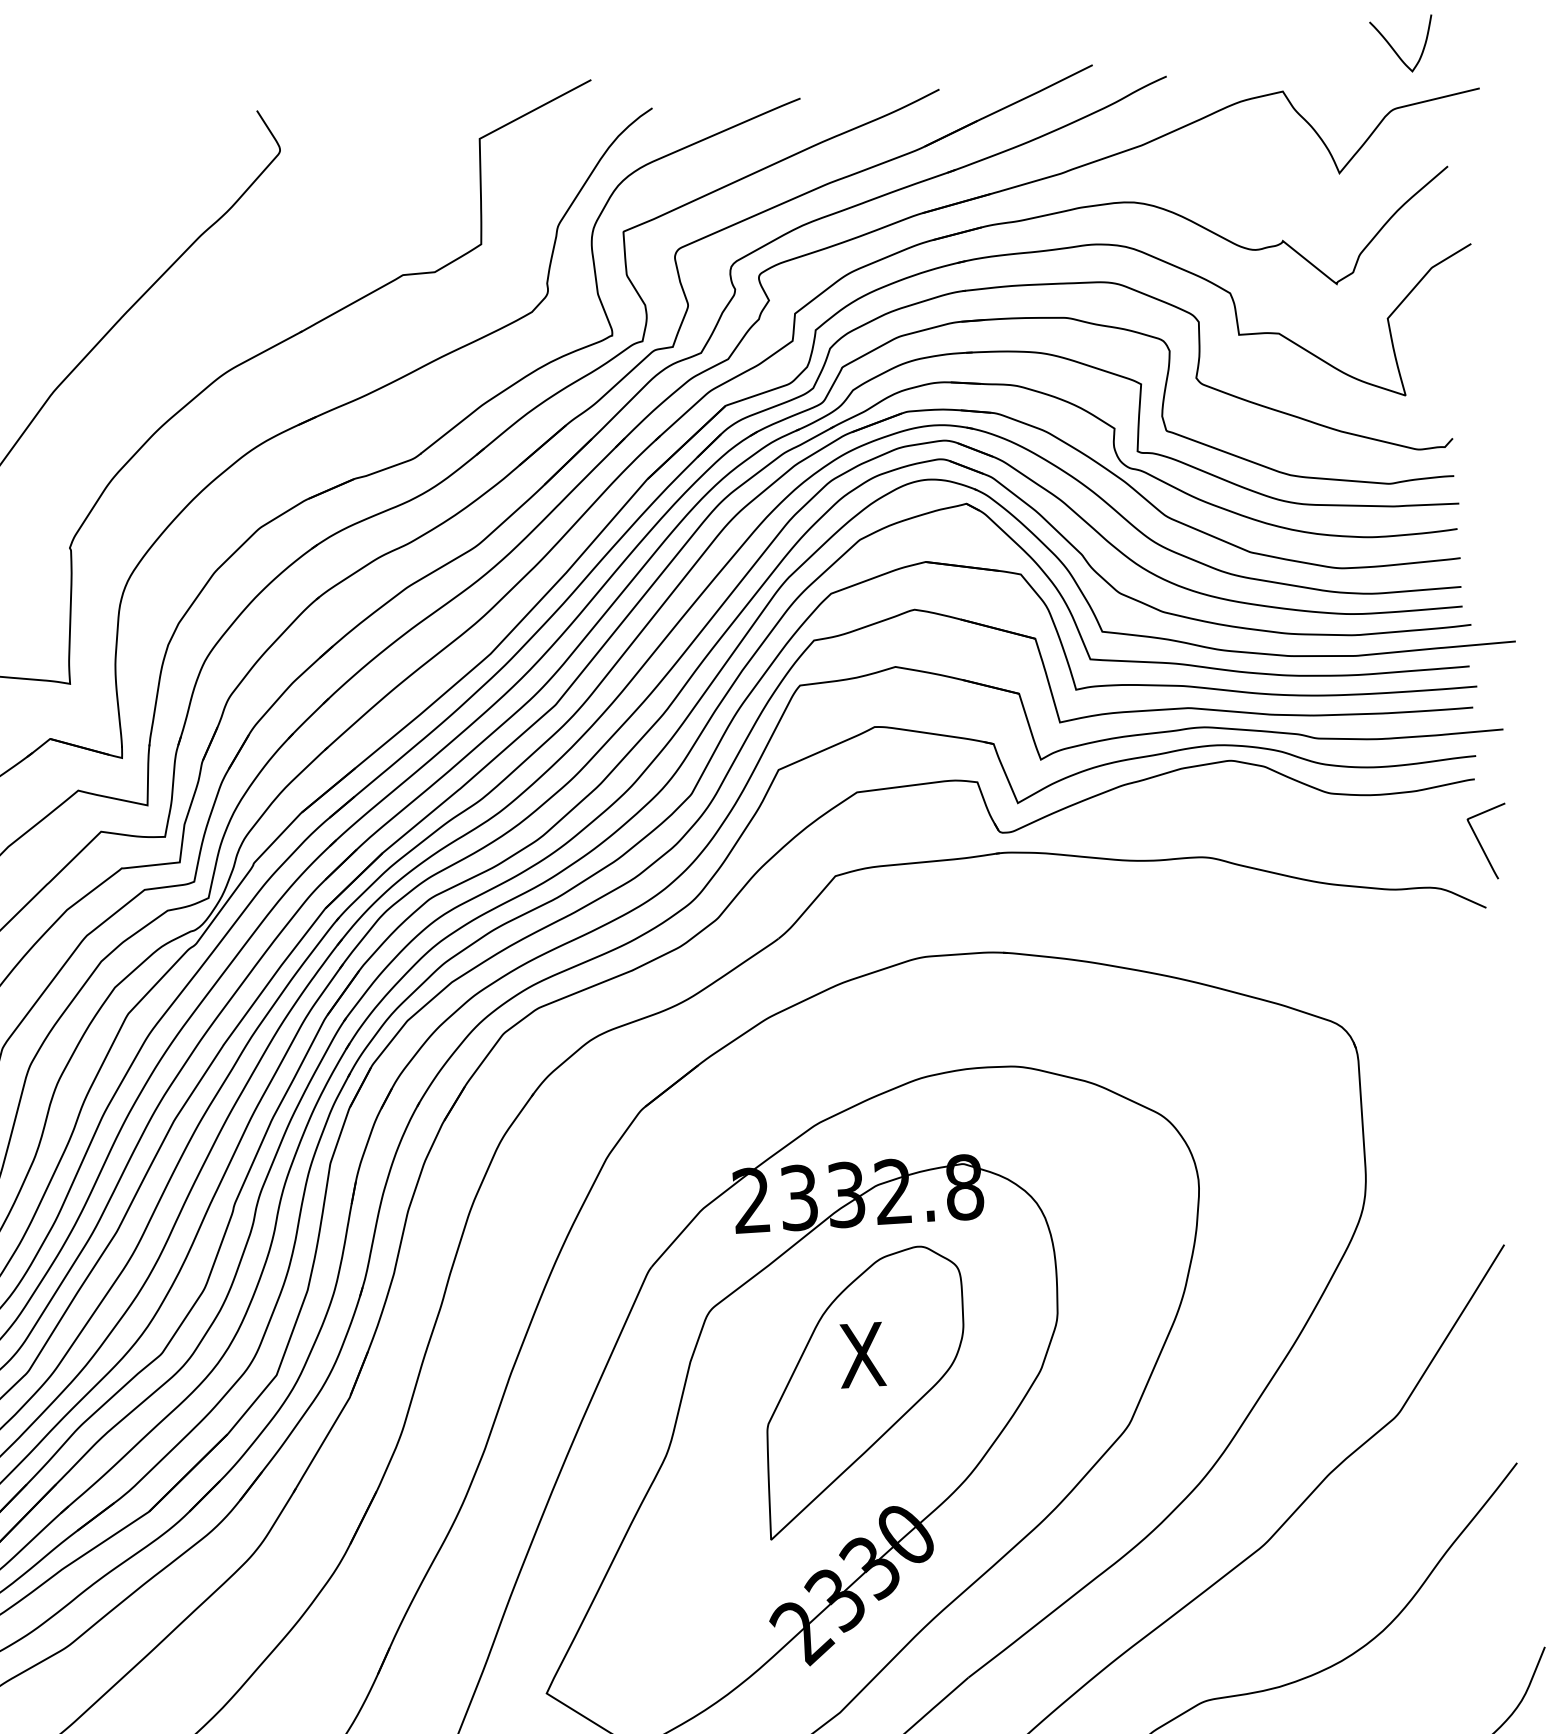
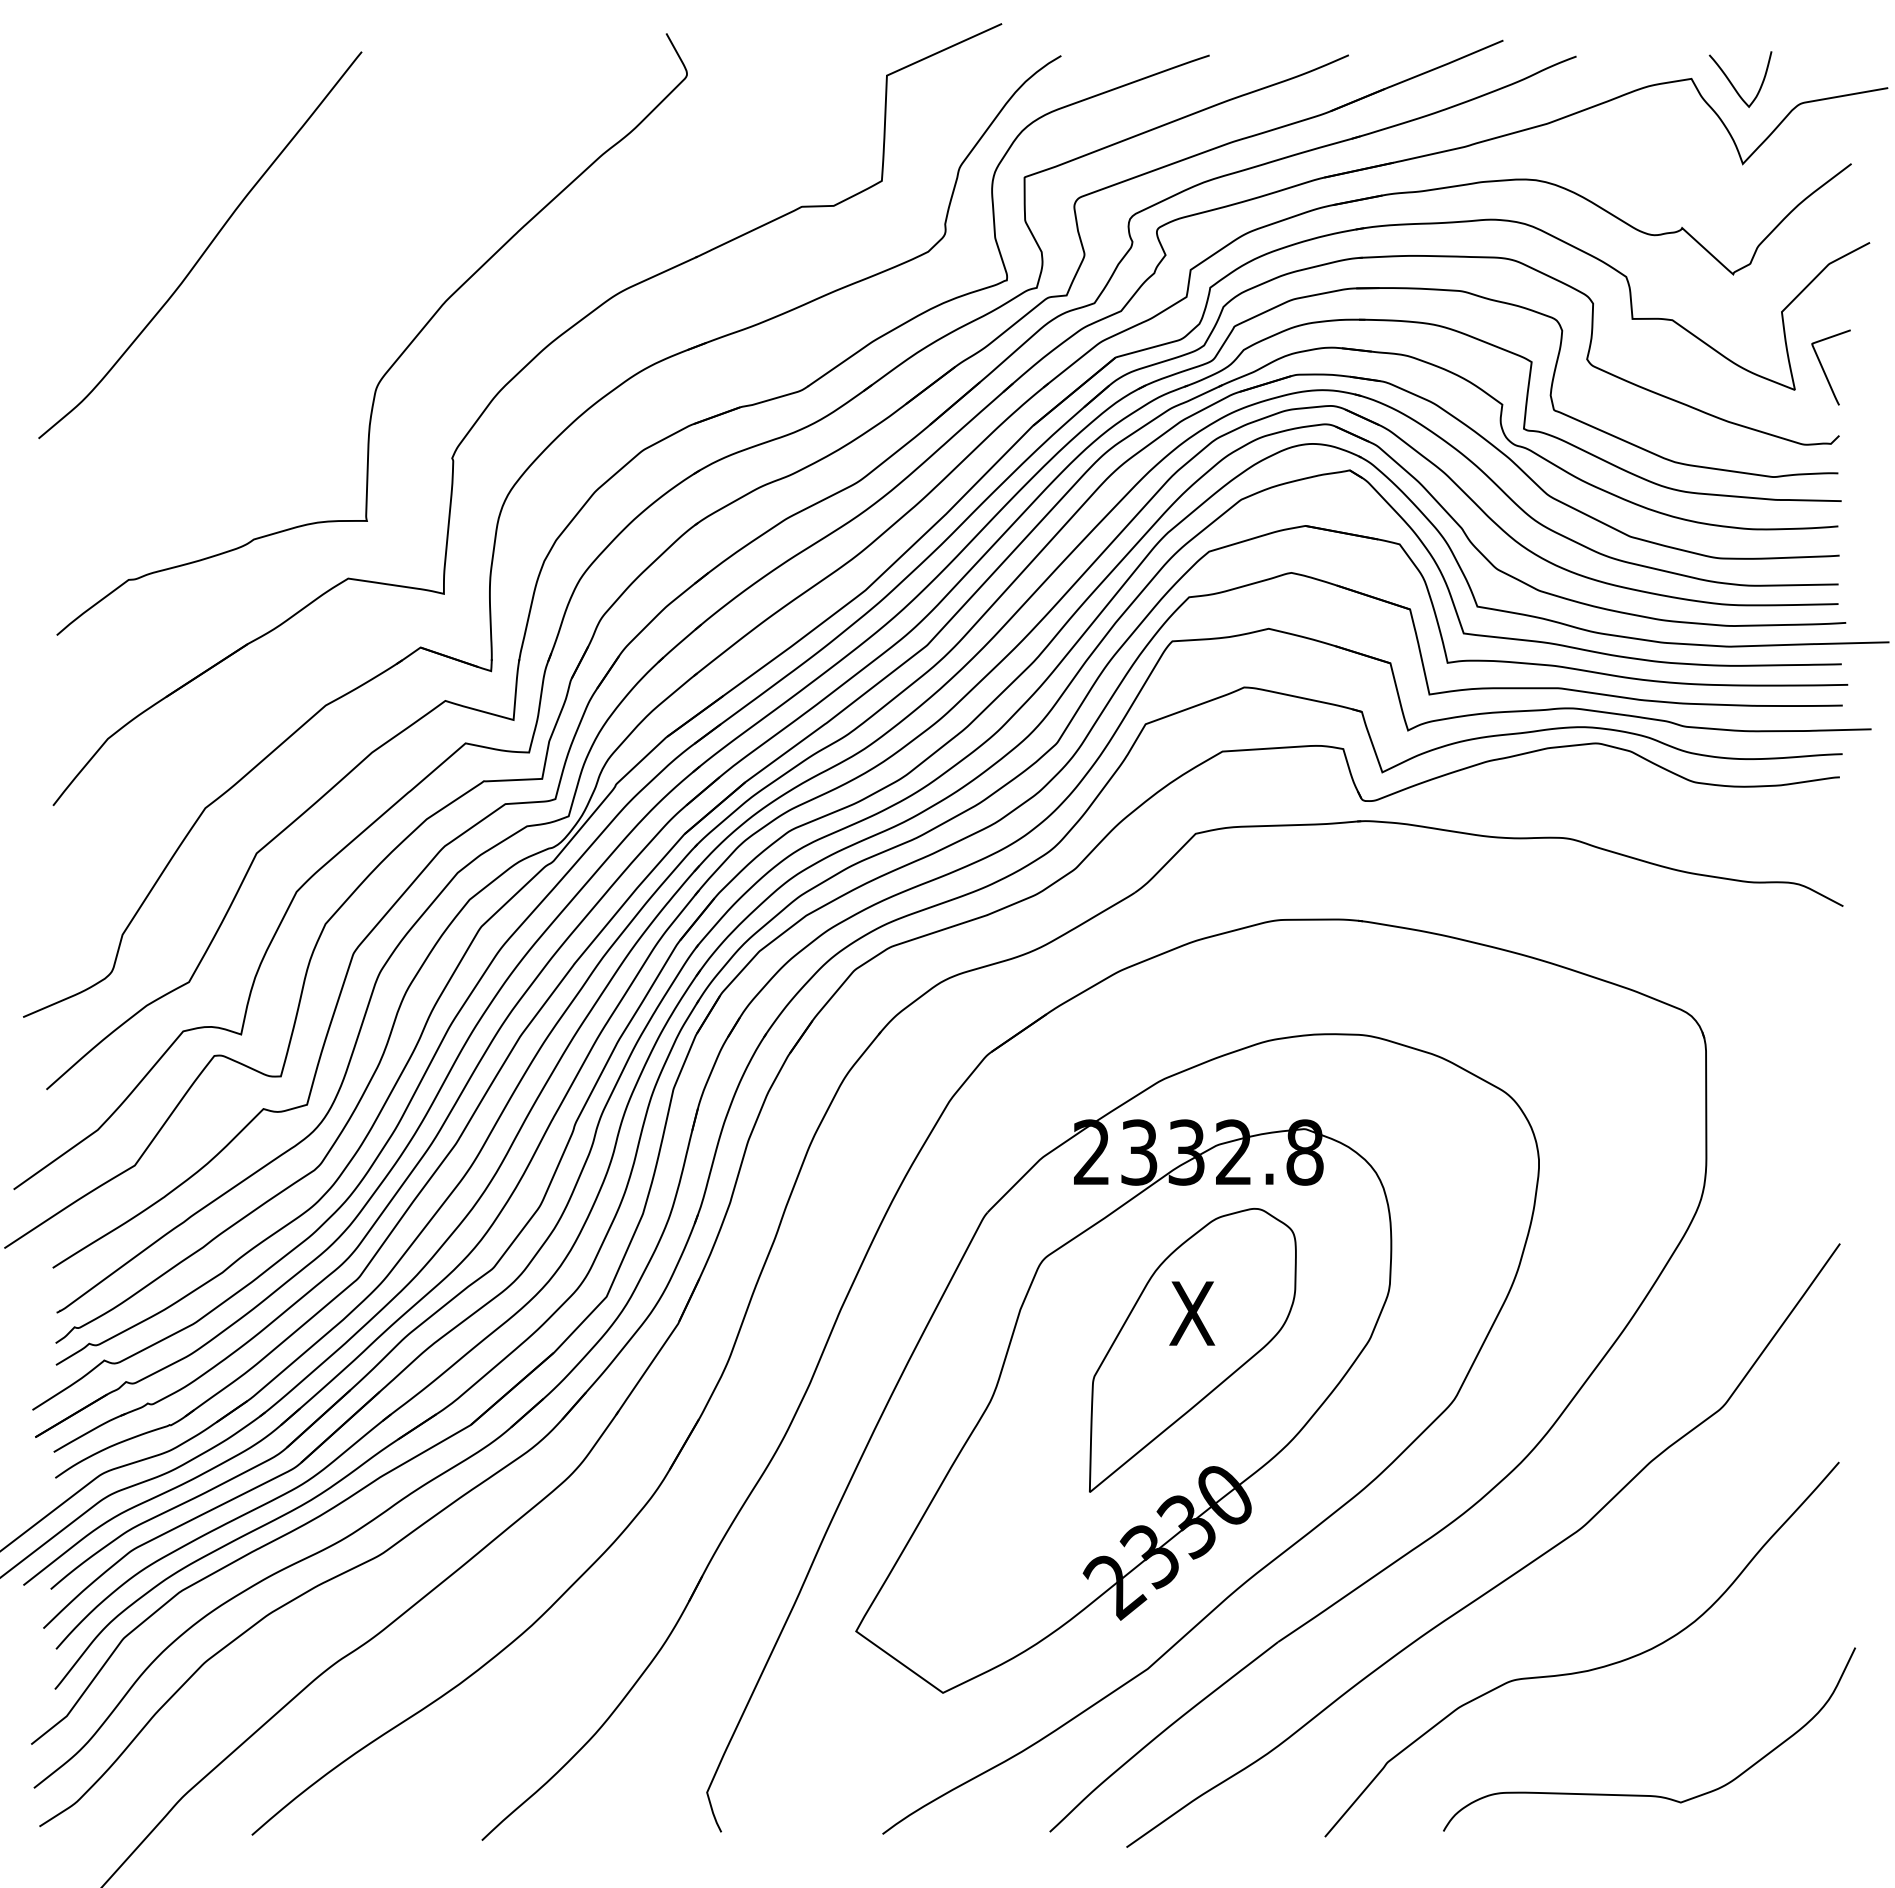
curve: (1394, 49) -> (1732, 83), moved
curve: (1481, 844) -> (1824, 369), moved

